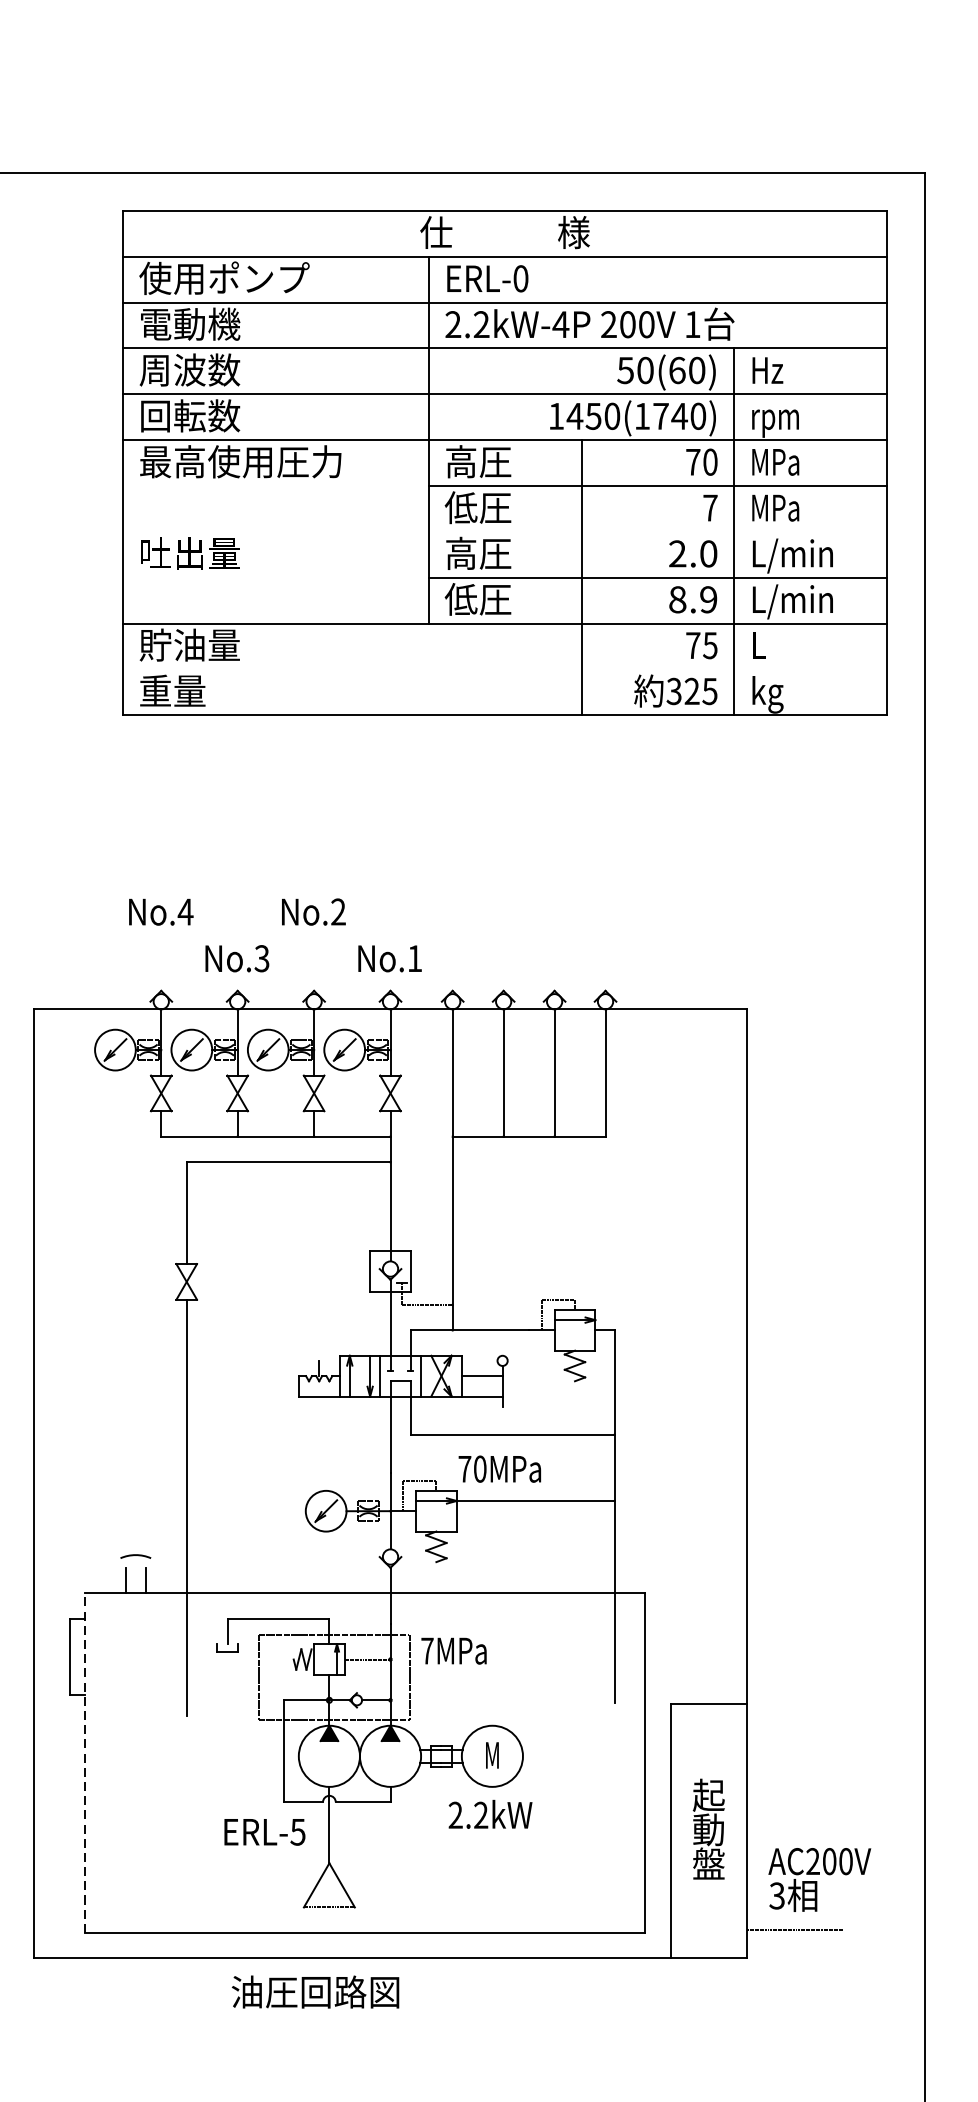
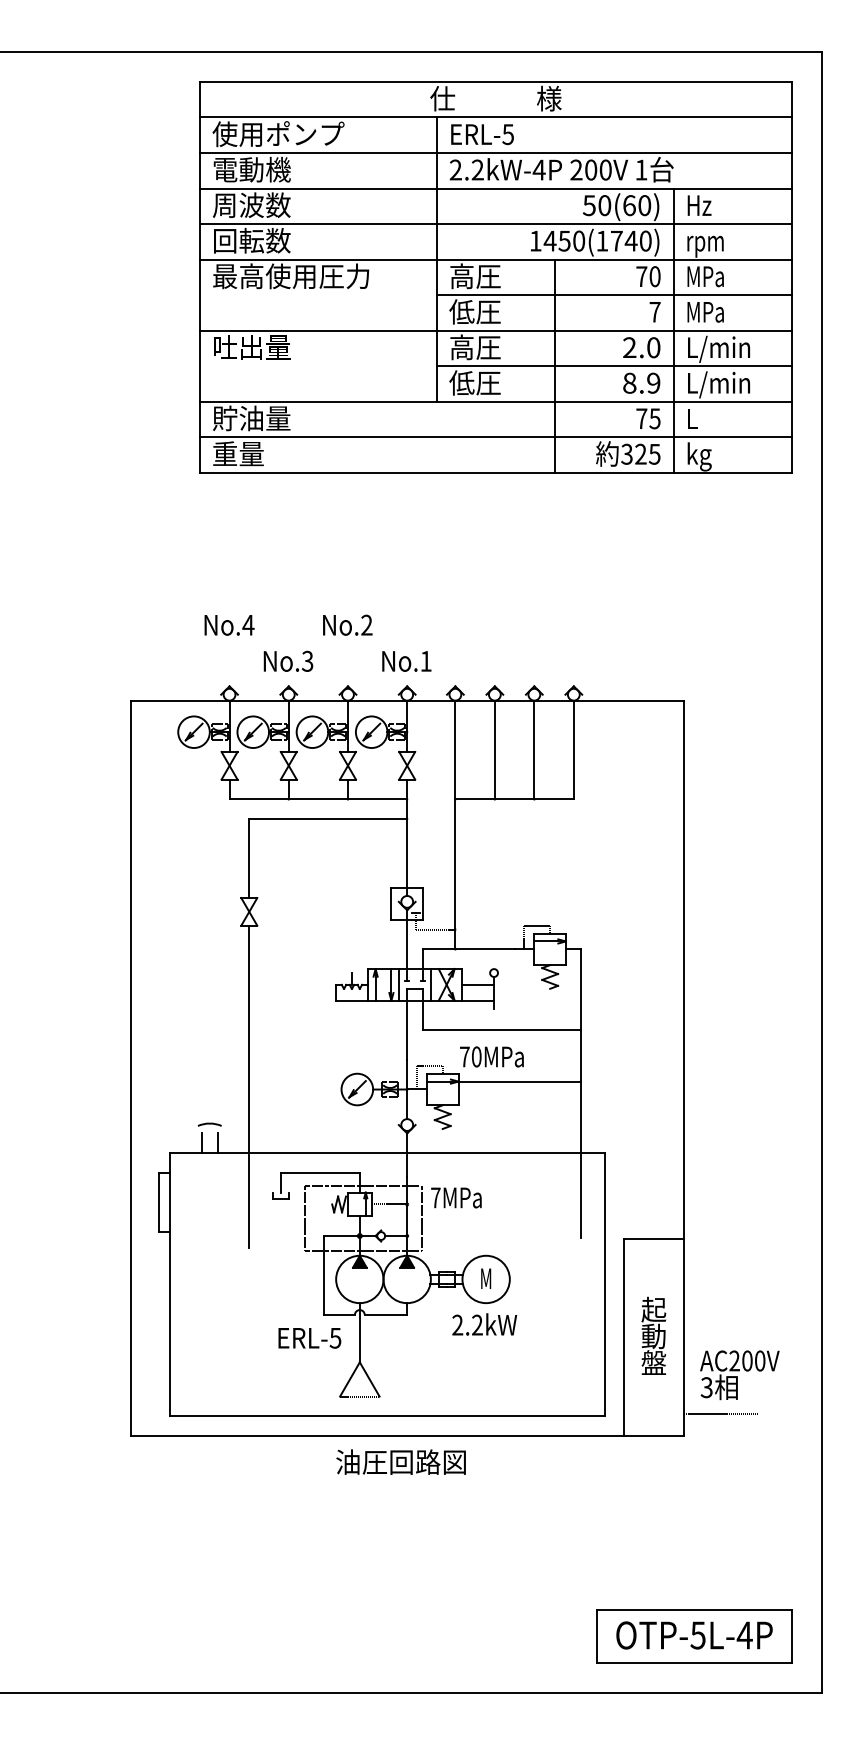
text: (519, 278) -> (507, 134), ERL-0 -> ERL-5
line: (504, 531) -> (495, 330), added
line: (504, 669) -> (495, 437), added
line: (85, 1762) -> (170, 1284), dashed -> solid
text: (314, 1991) -> (400, 1461), moved

